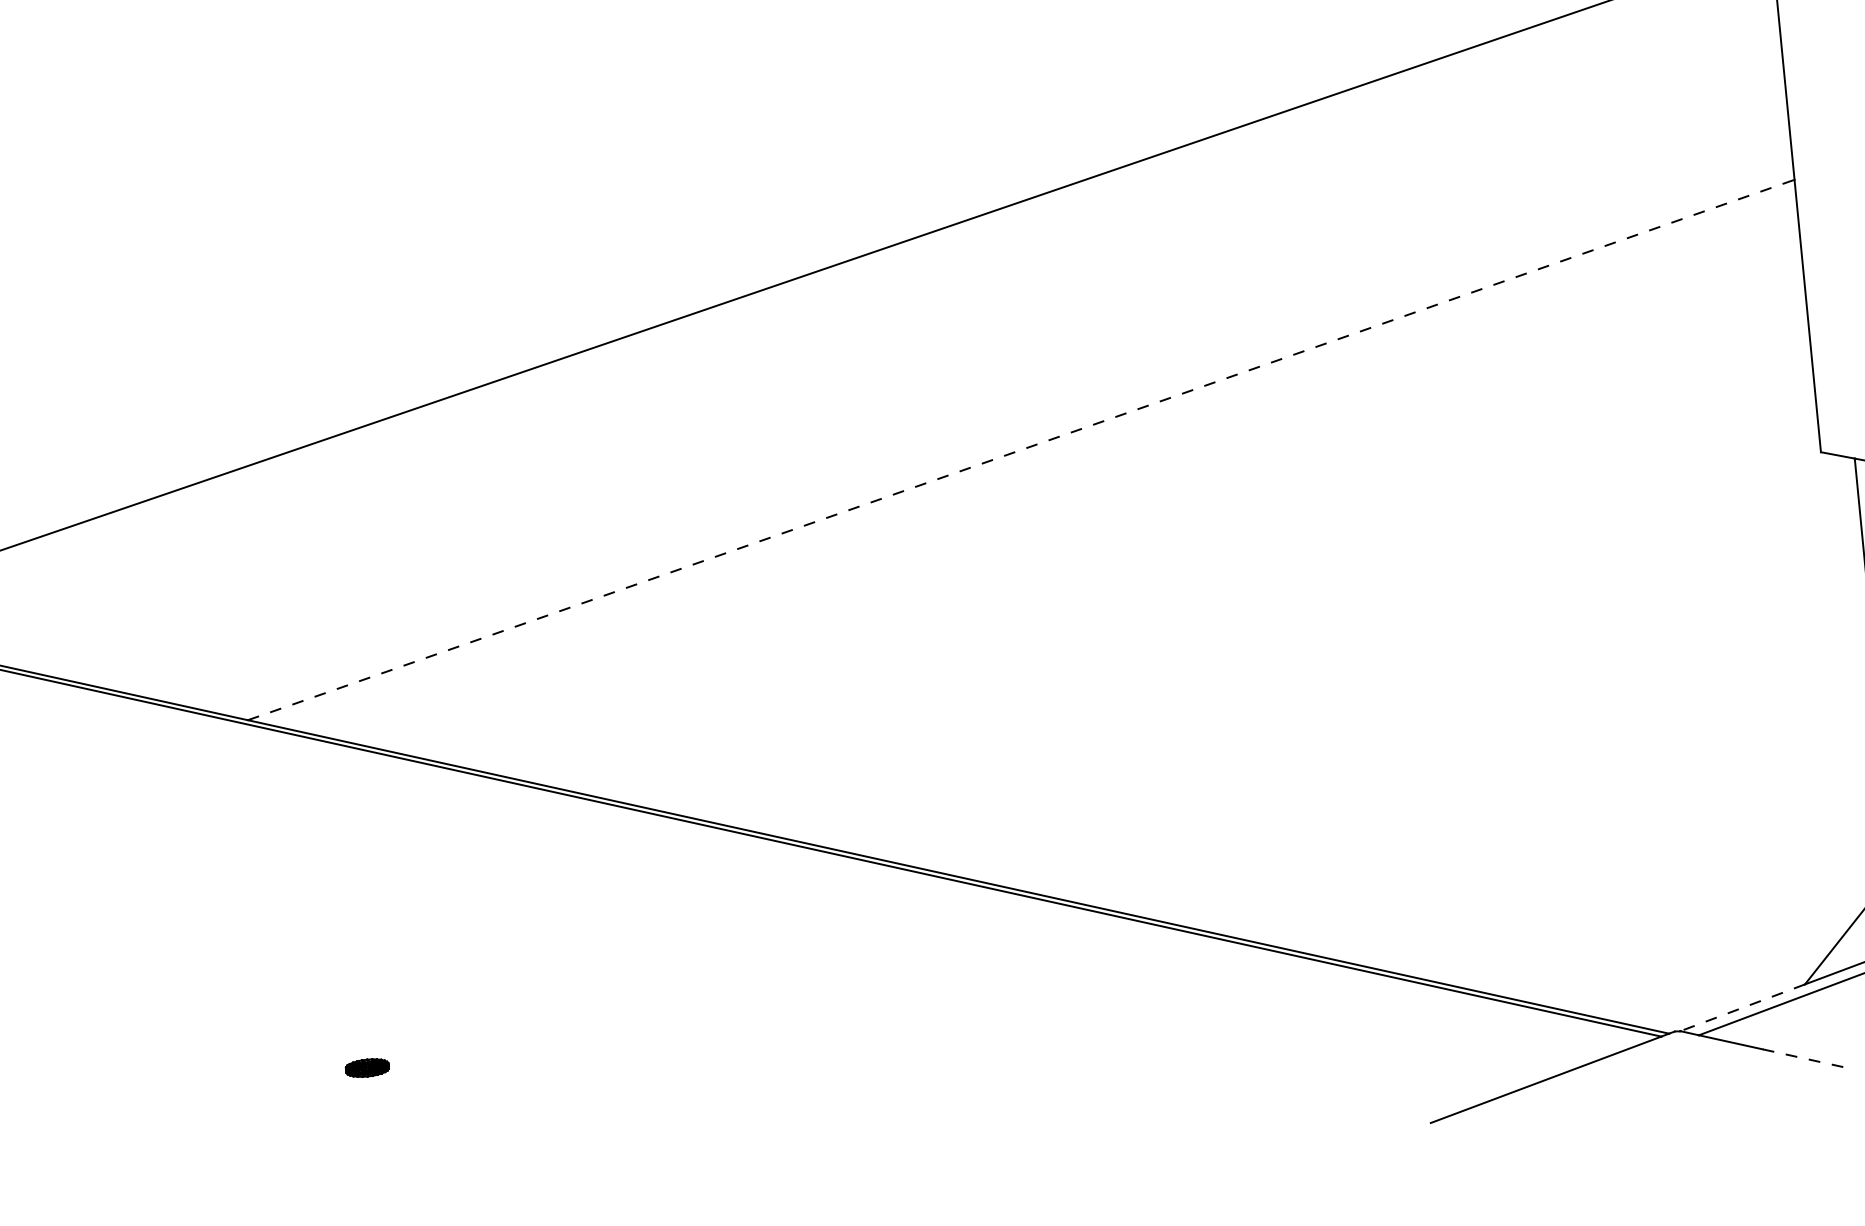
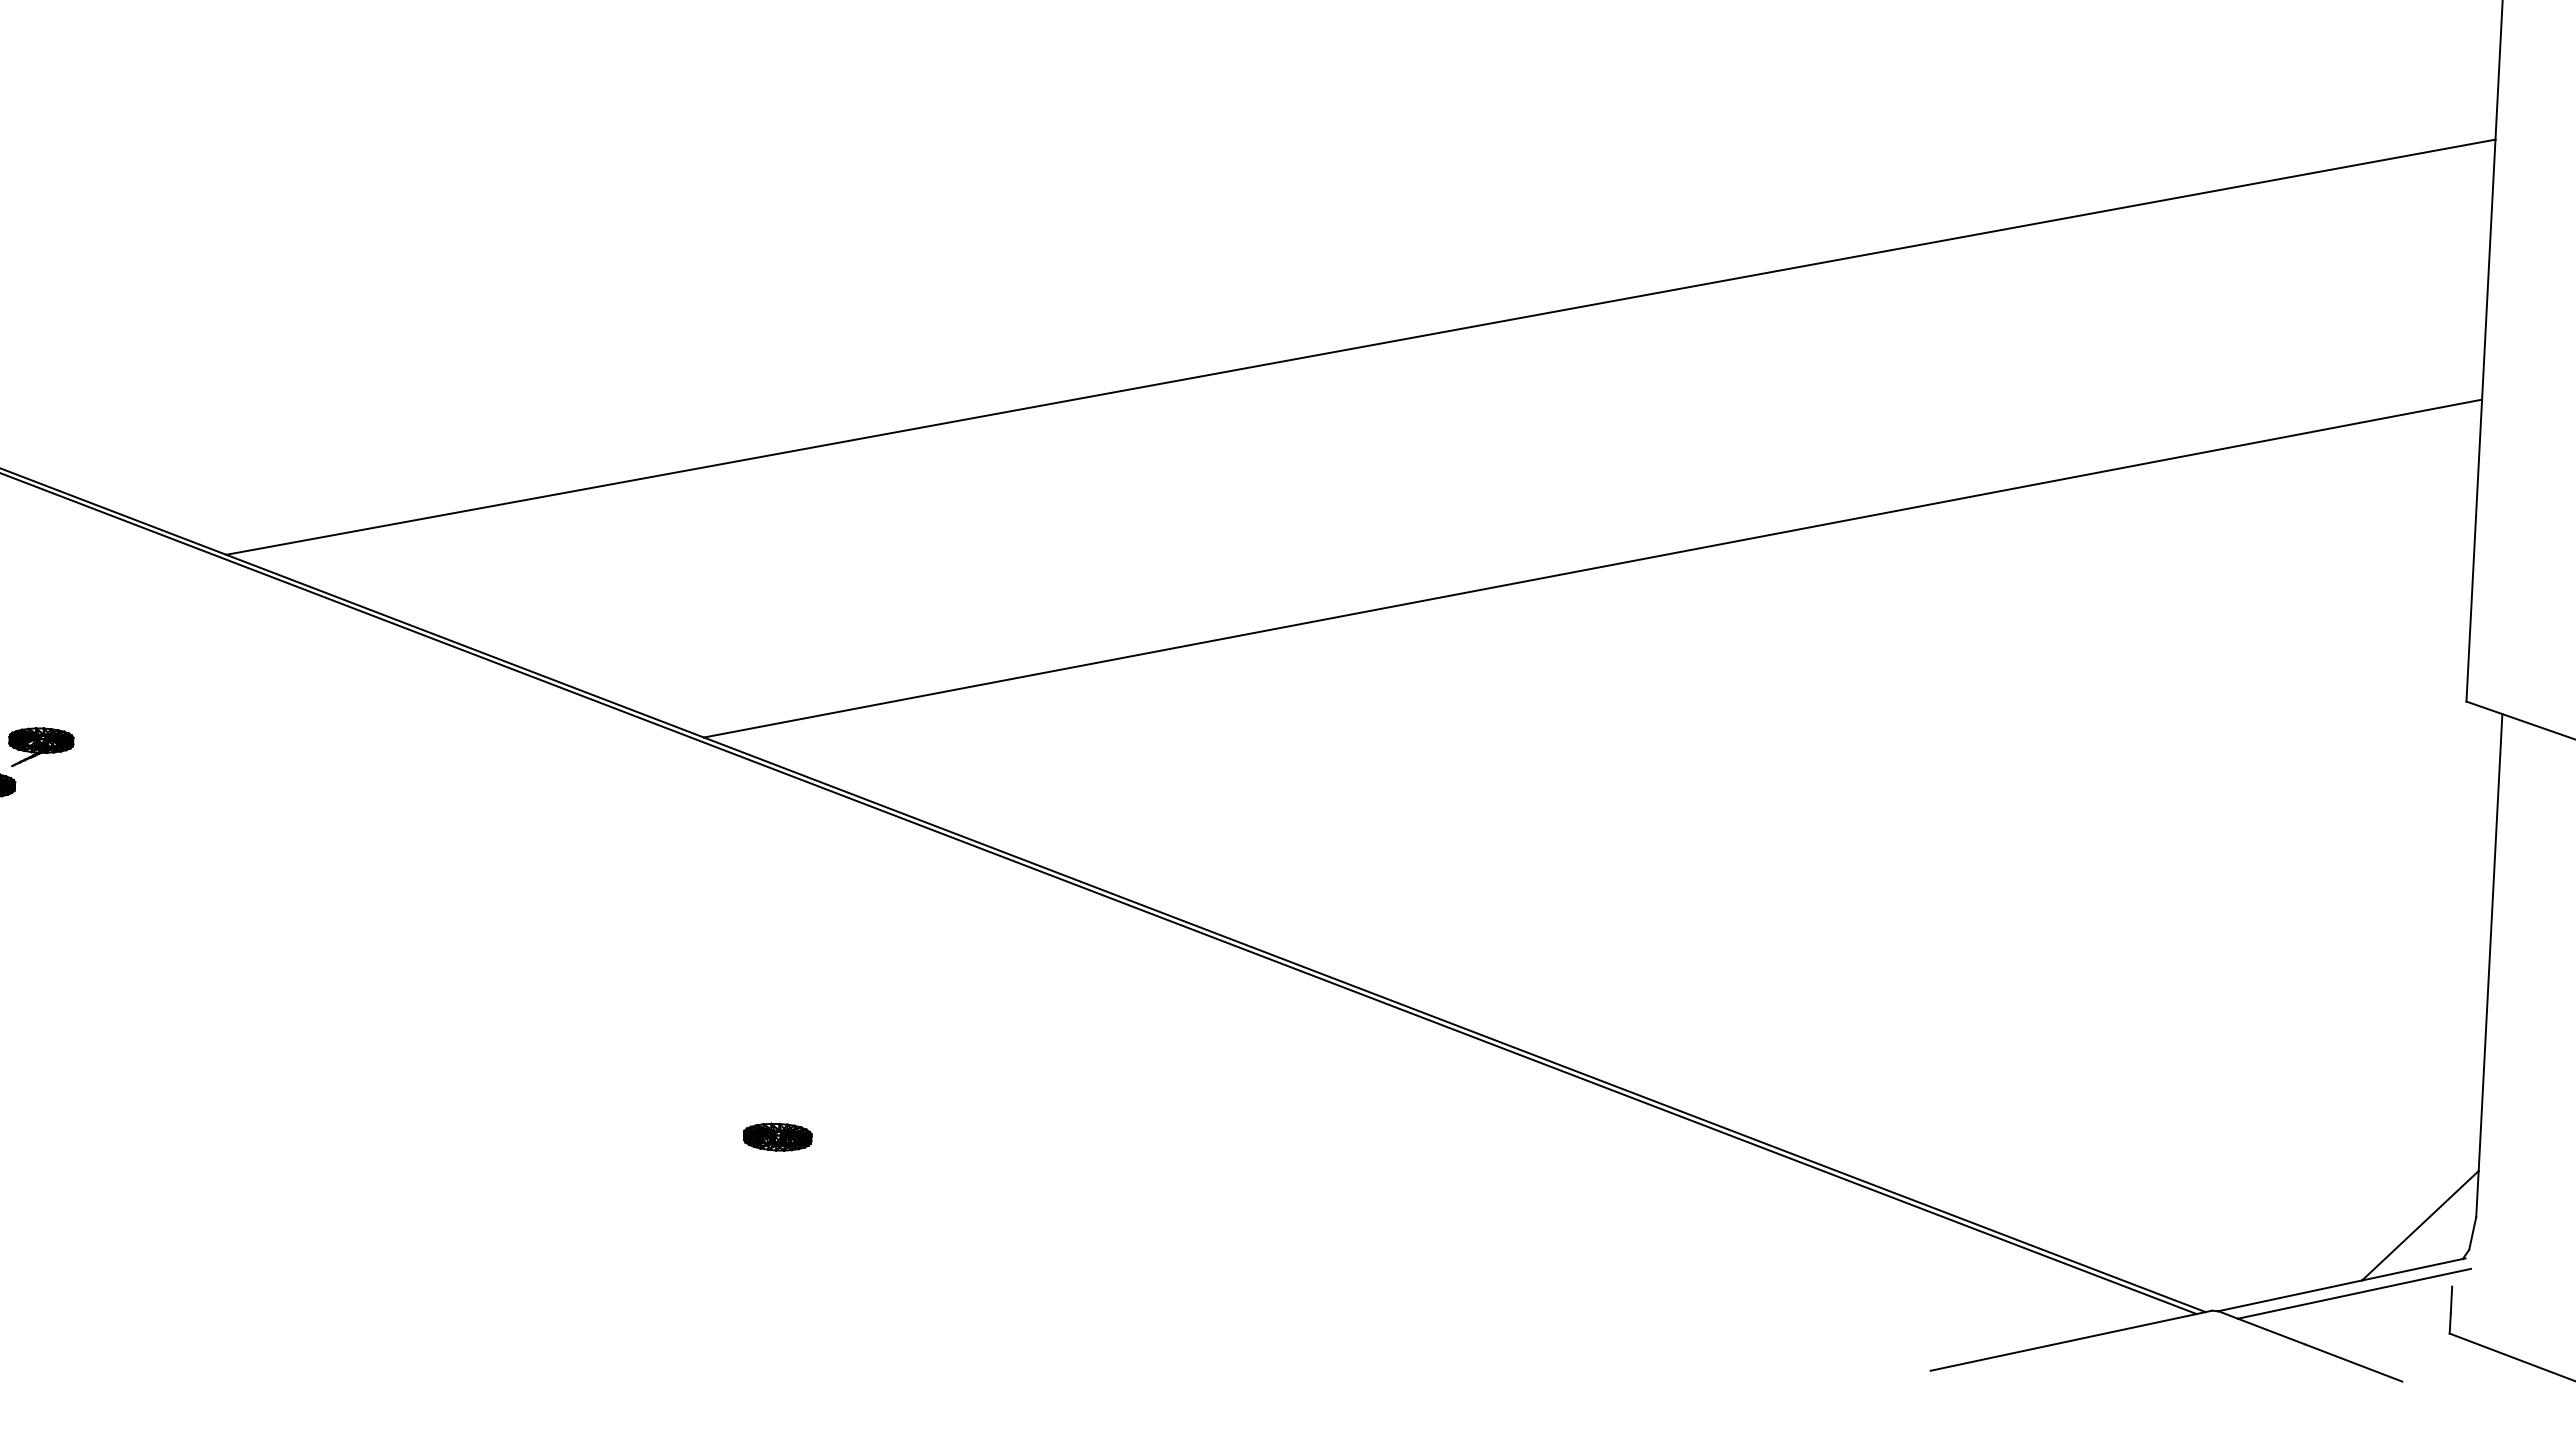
line: (1021, 449) -> (1593, 568), dashed -> solid
line: (1741, 1007) -> (2289, 1295), dashed -> solid
line: (1808, 1059) -> (2353, 1363), dashed -> solid
part: (367, 1067) -> (777, 1136), size x1.43

